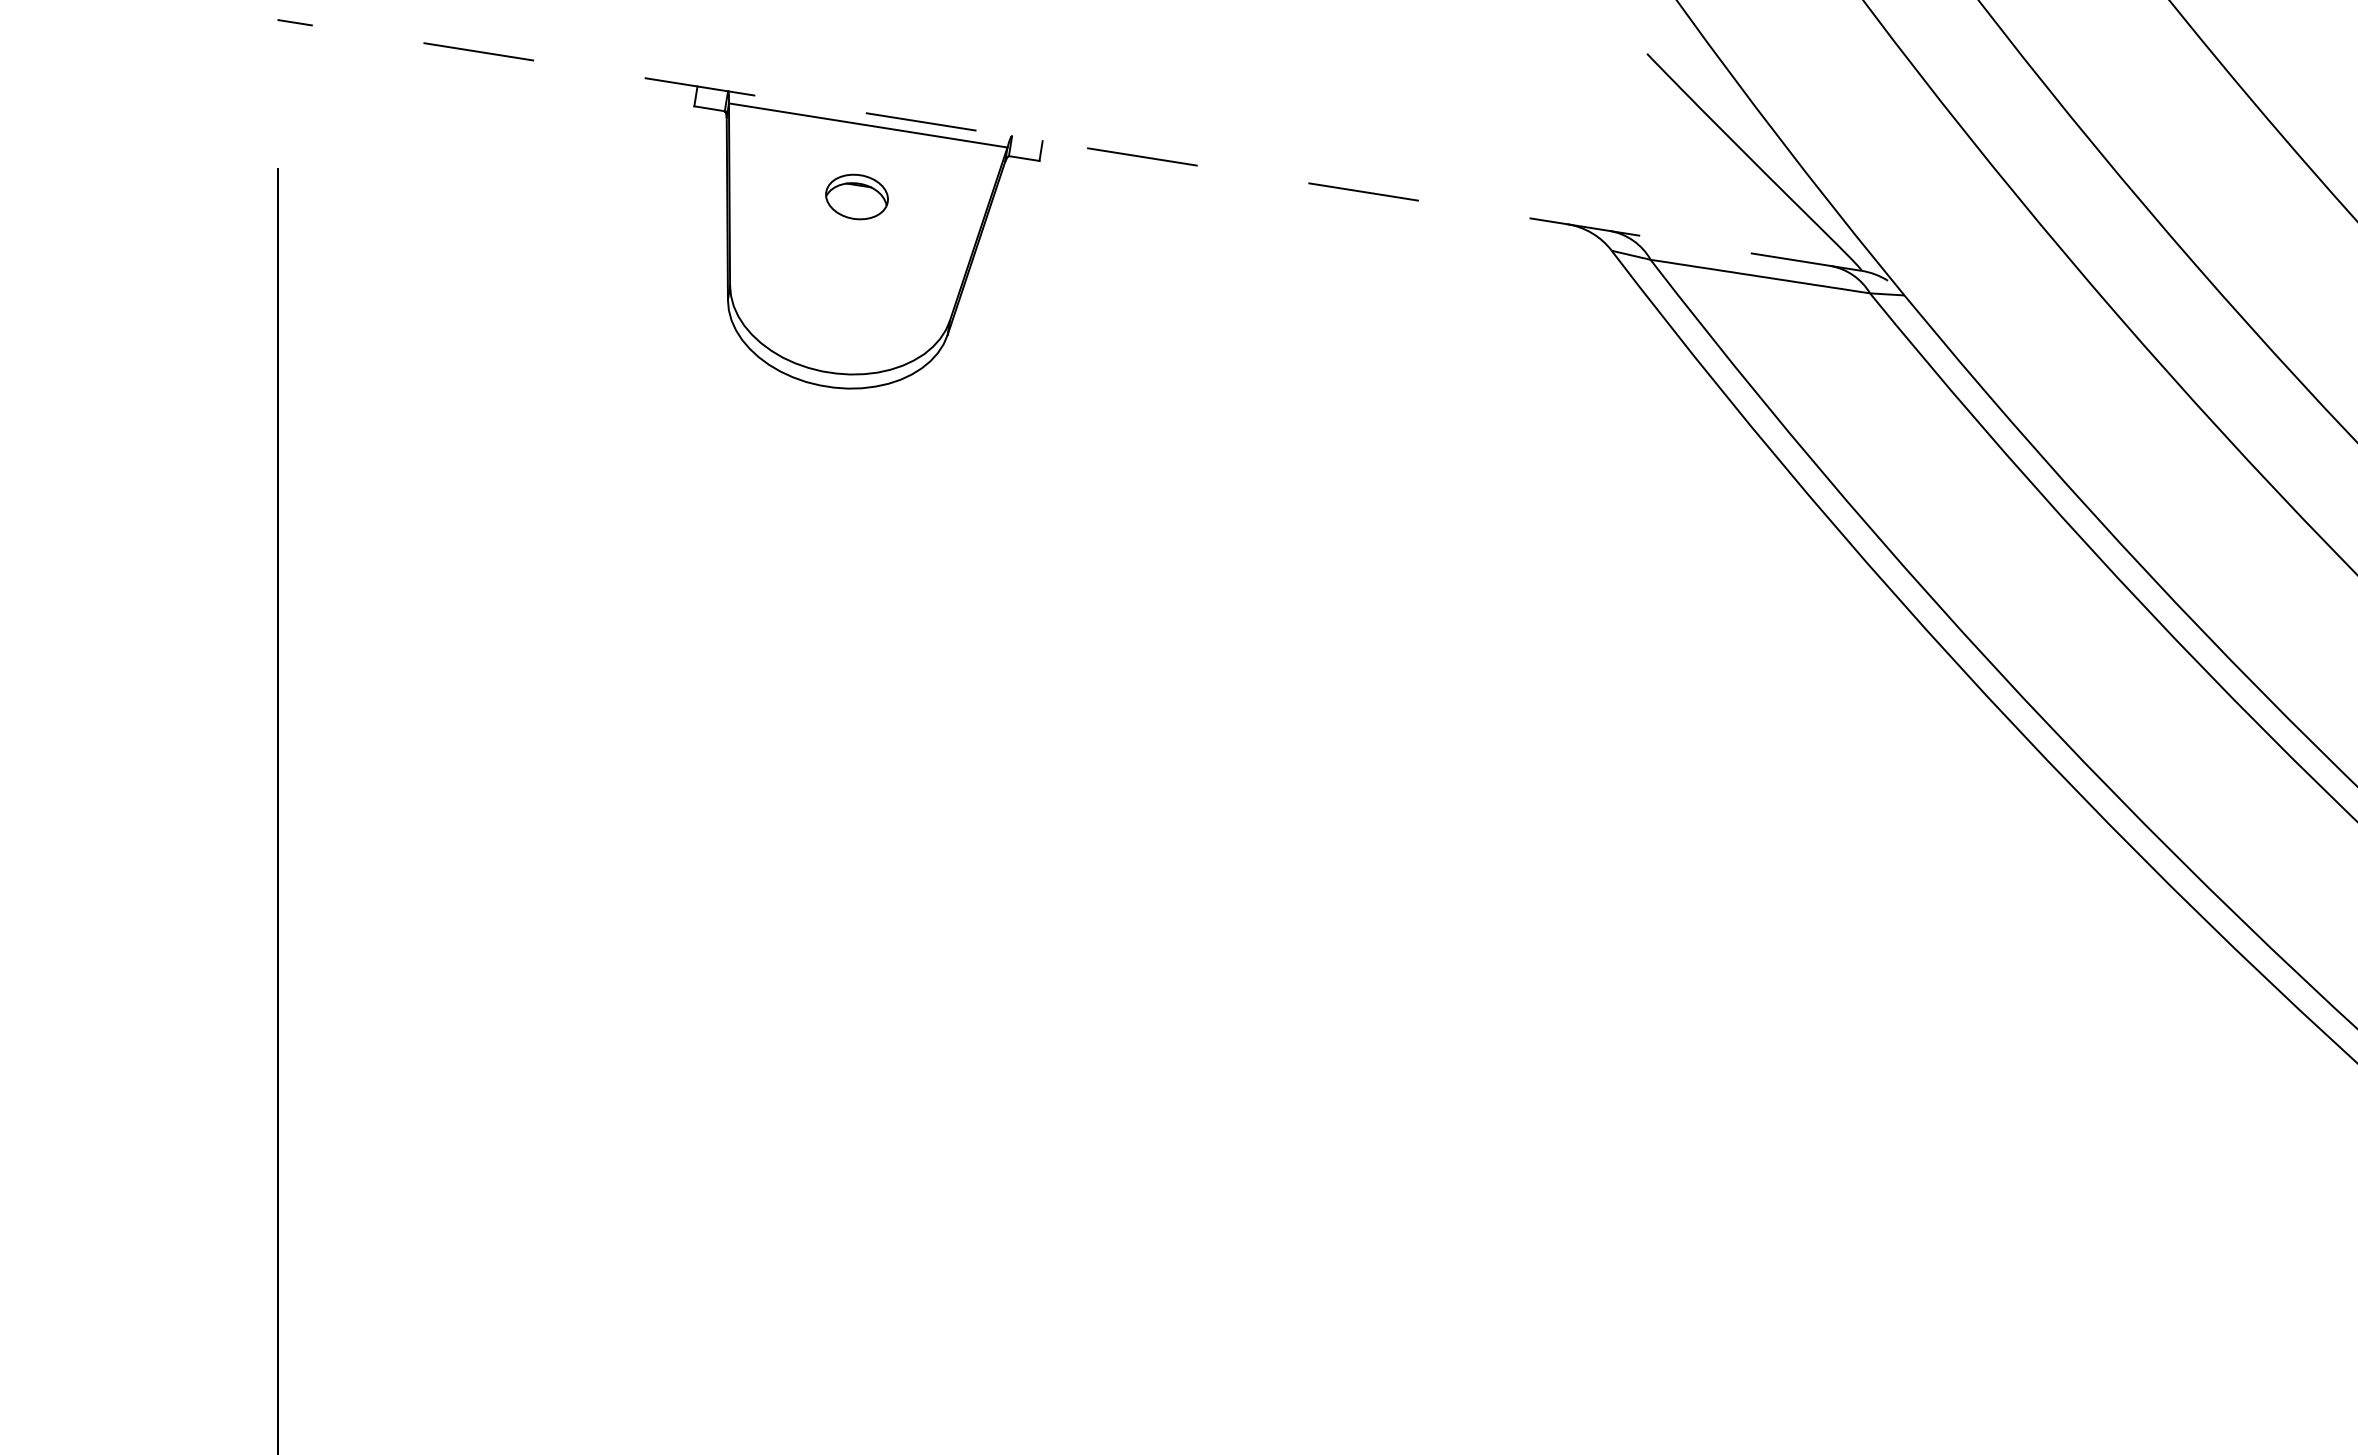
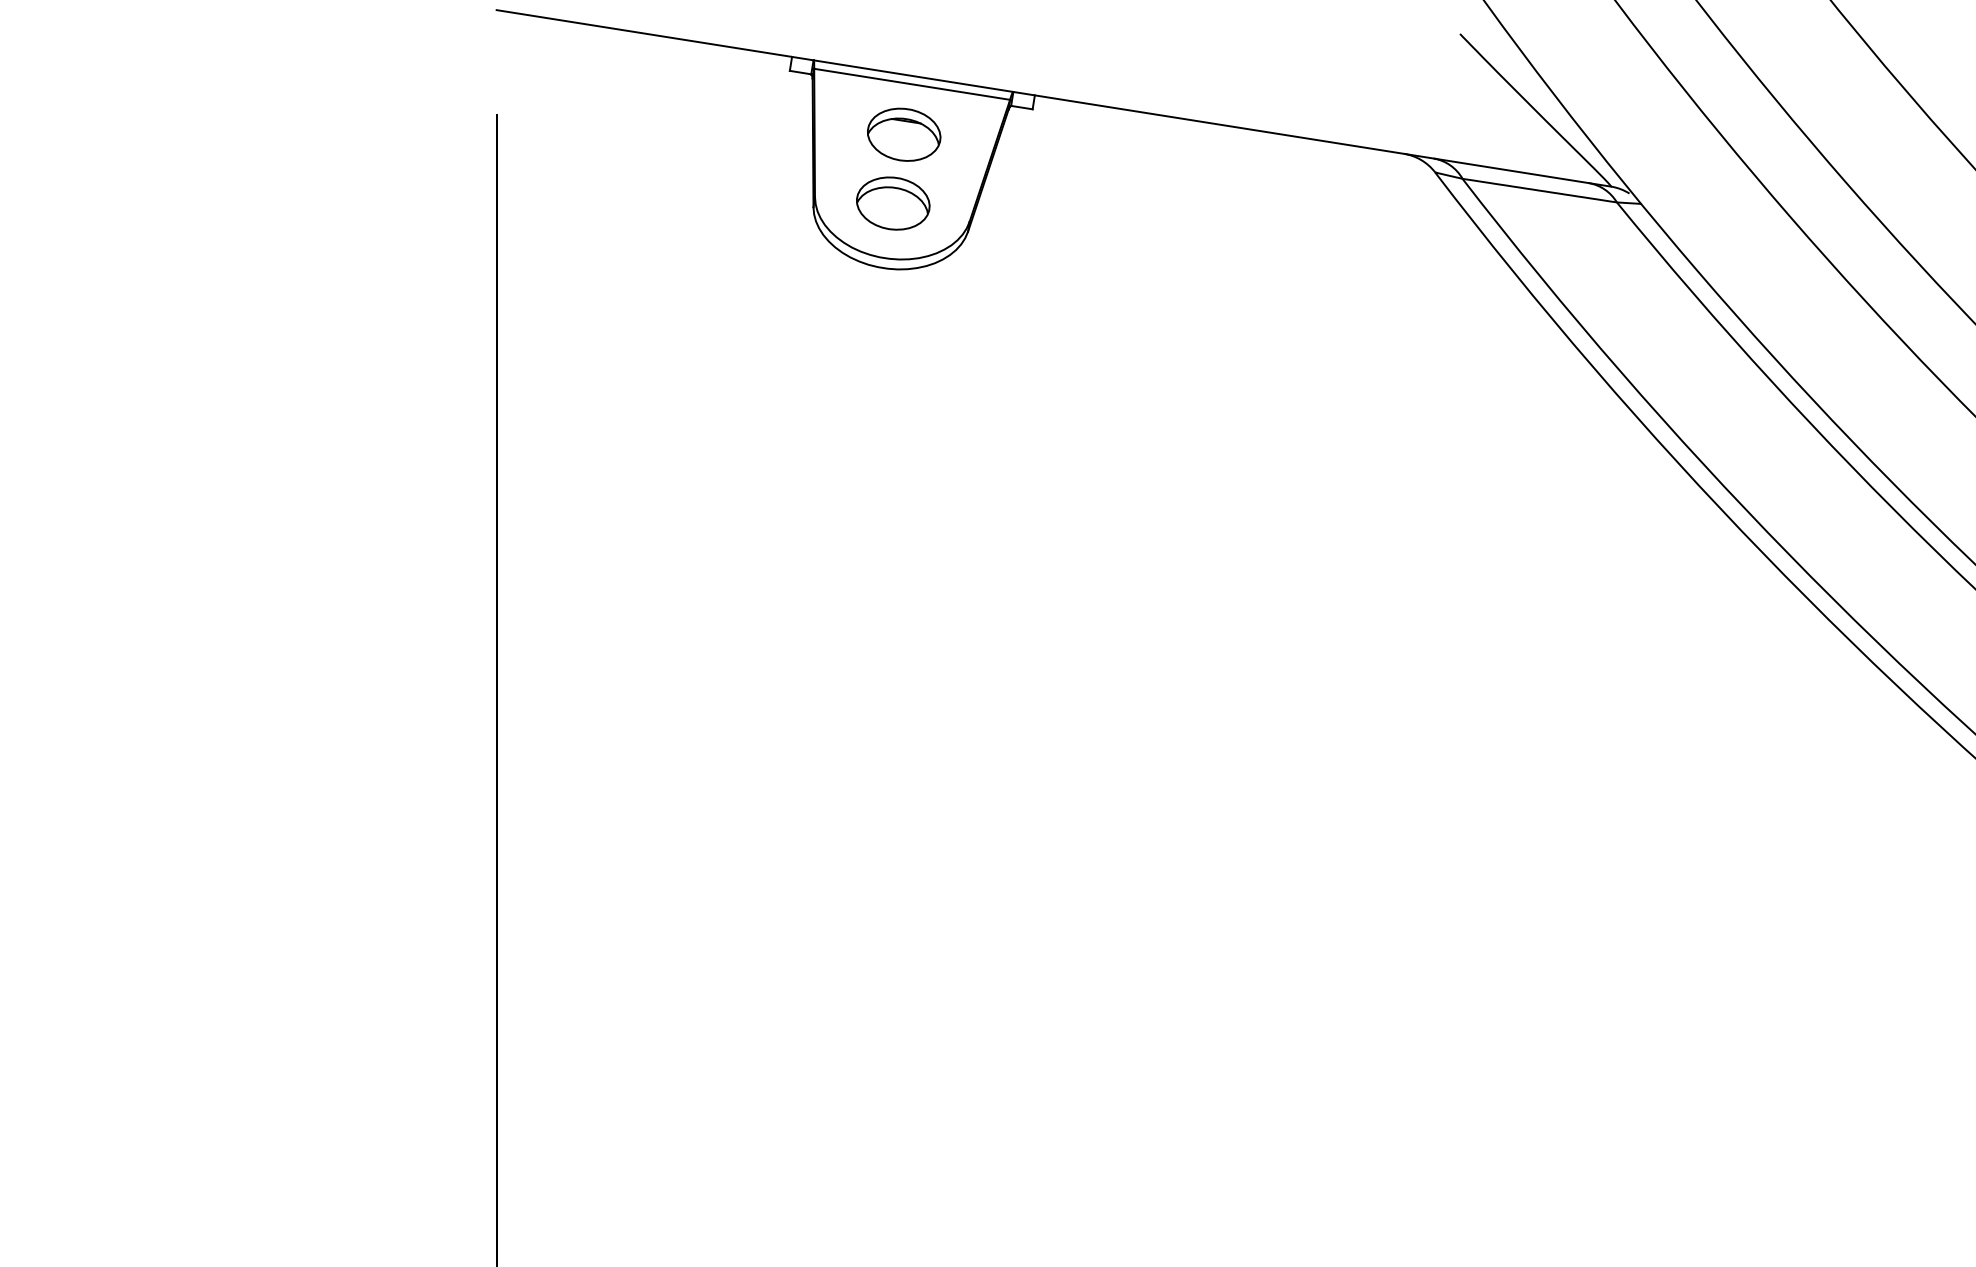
line: (1069, 145) -> (1053, 98), dashed -> solid
part: (857, 196) -> (904, 134), size x1.67
part: (841, 294) -> (893, 203), added

